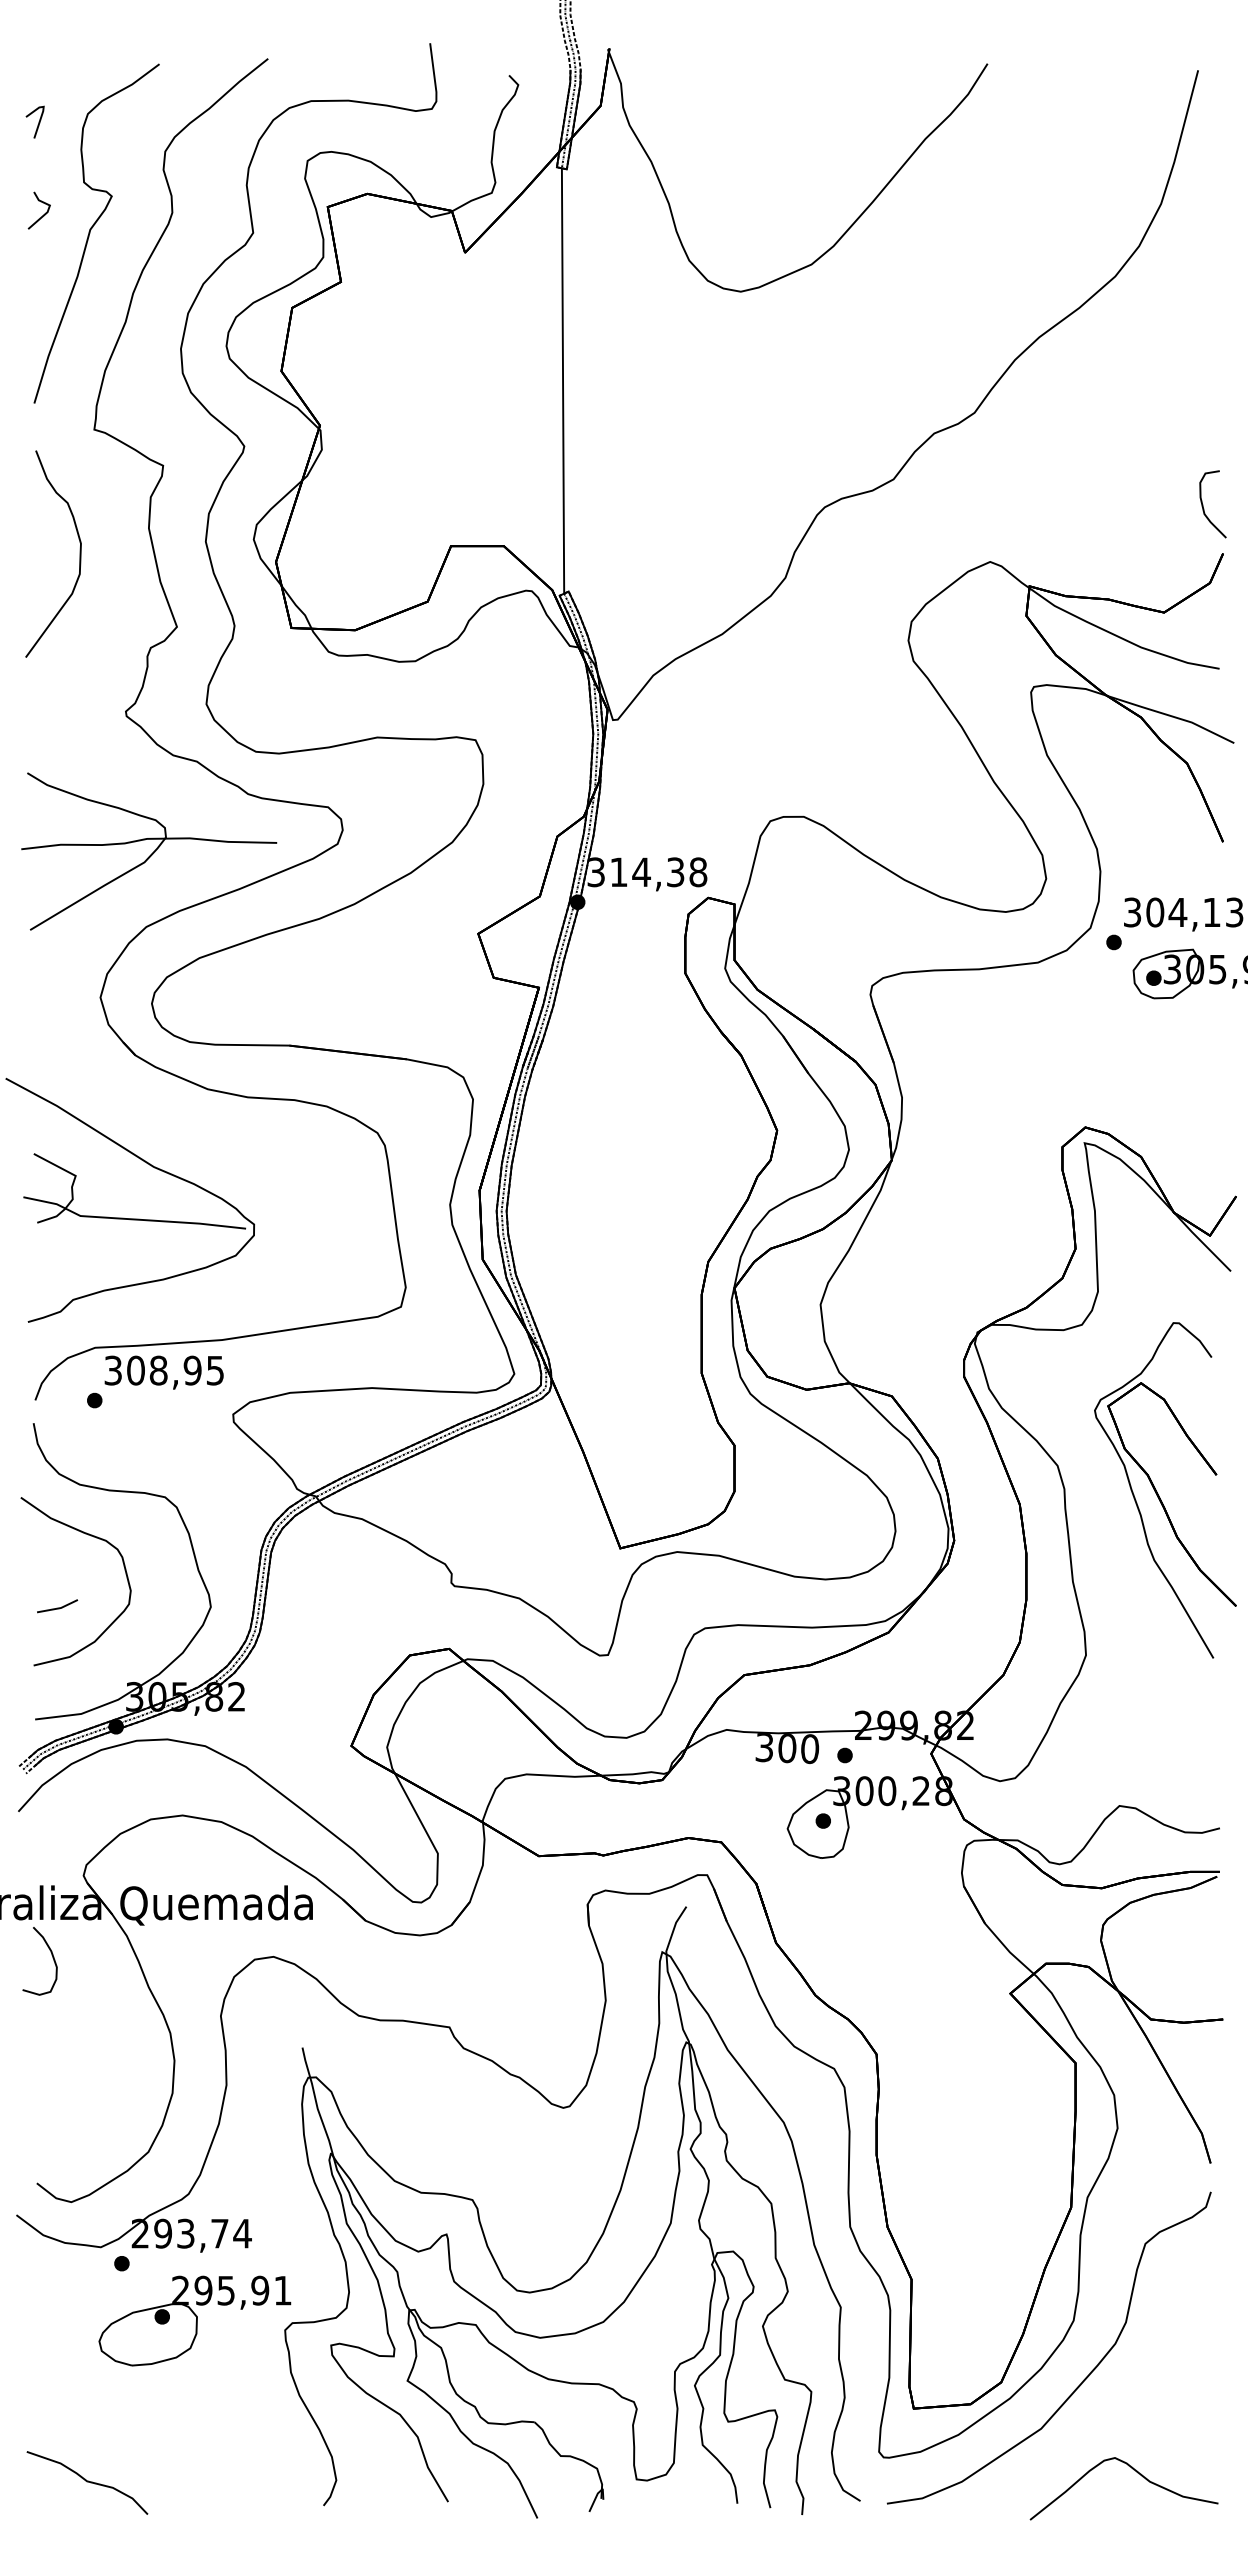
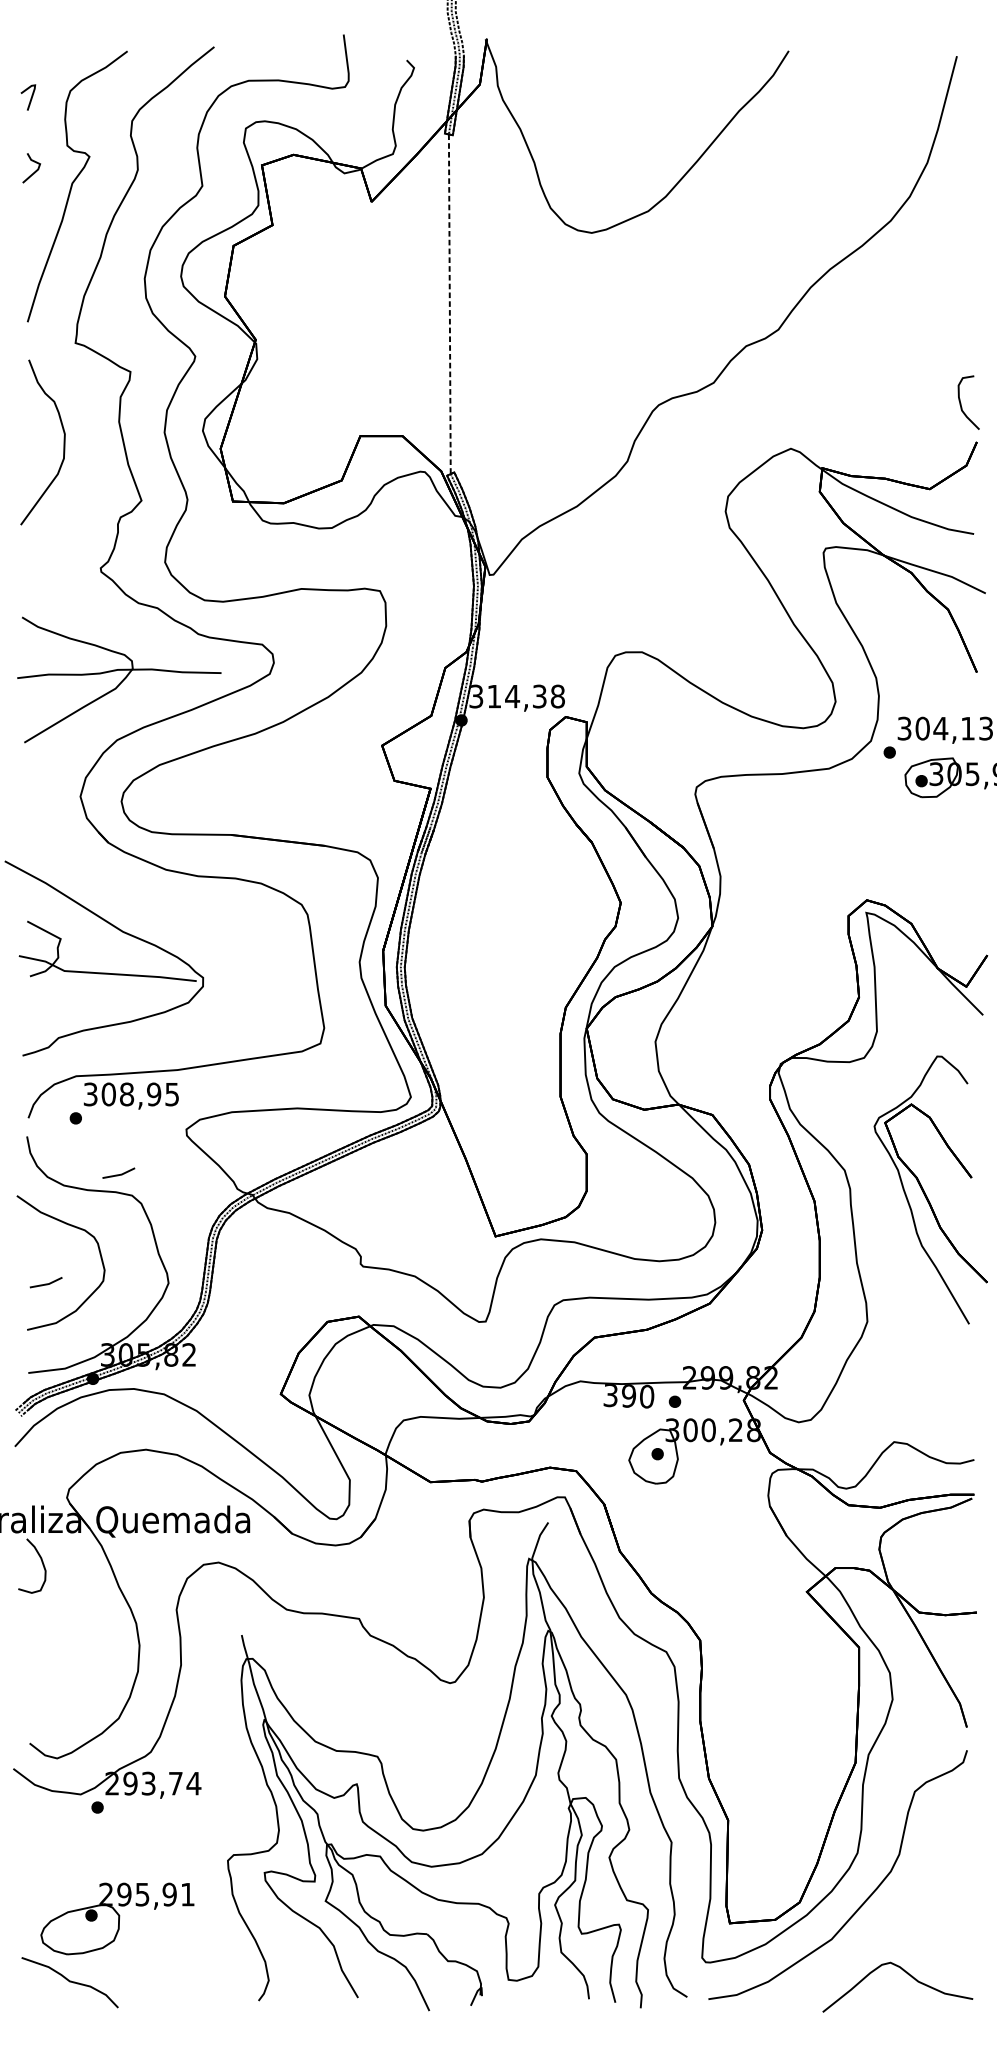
line: (563, 380) -> (450, 303), solid -> dashed
line: (148, 1470) -> (118, 1174), added
text: (787, 1748) -> (629, 1396), 300 -> 390
part: (194, 2320) -> (117, 1918), moved

